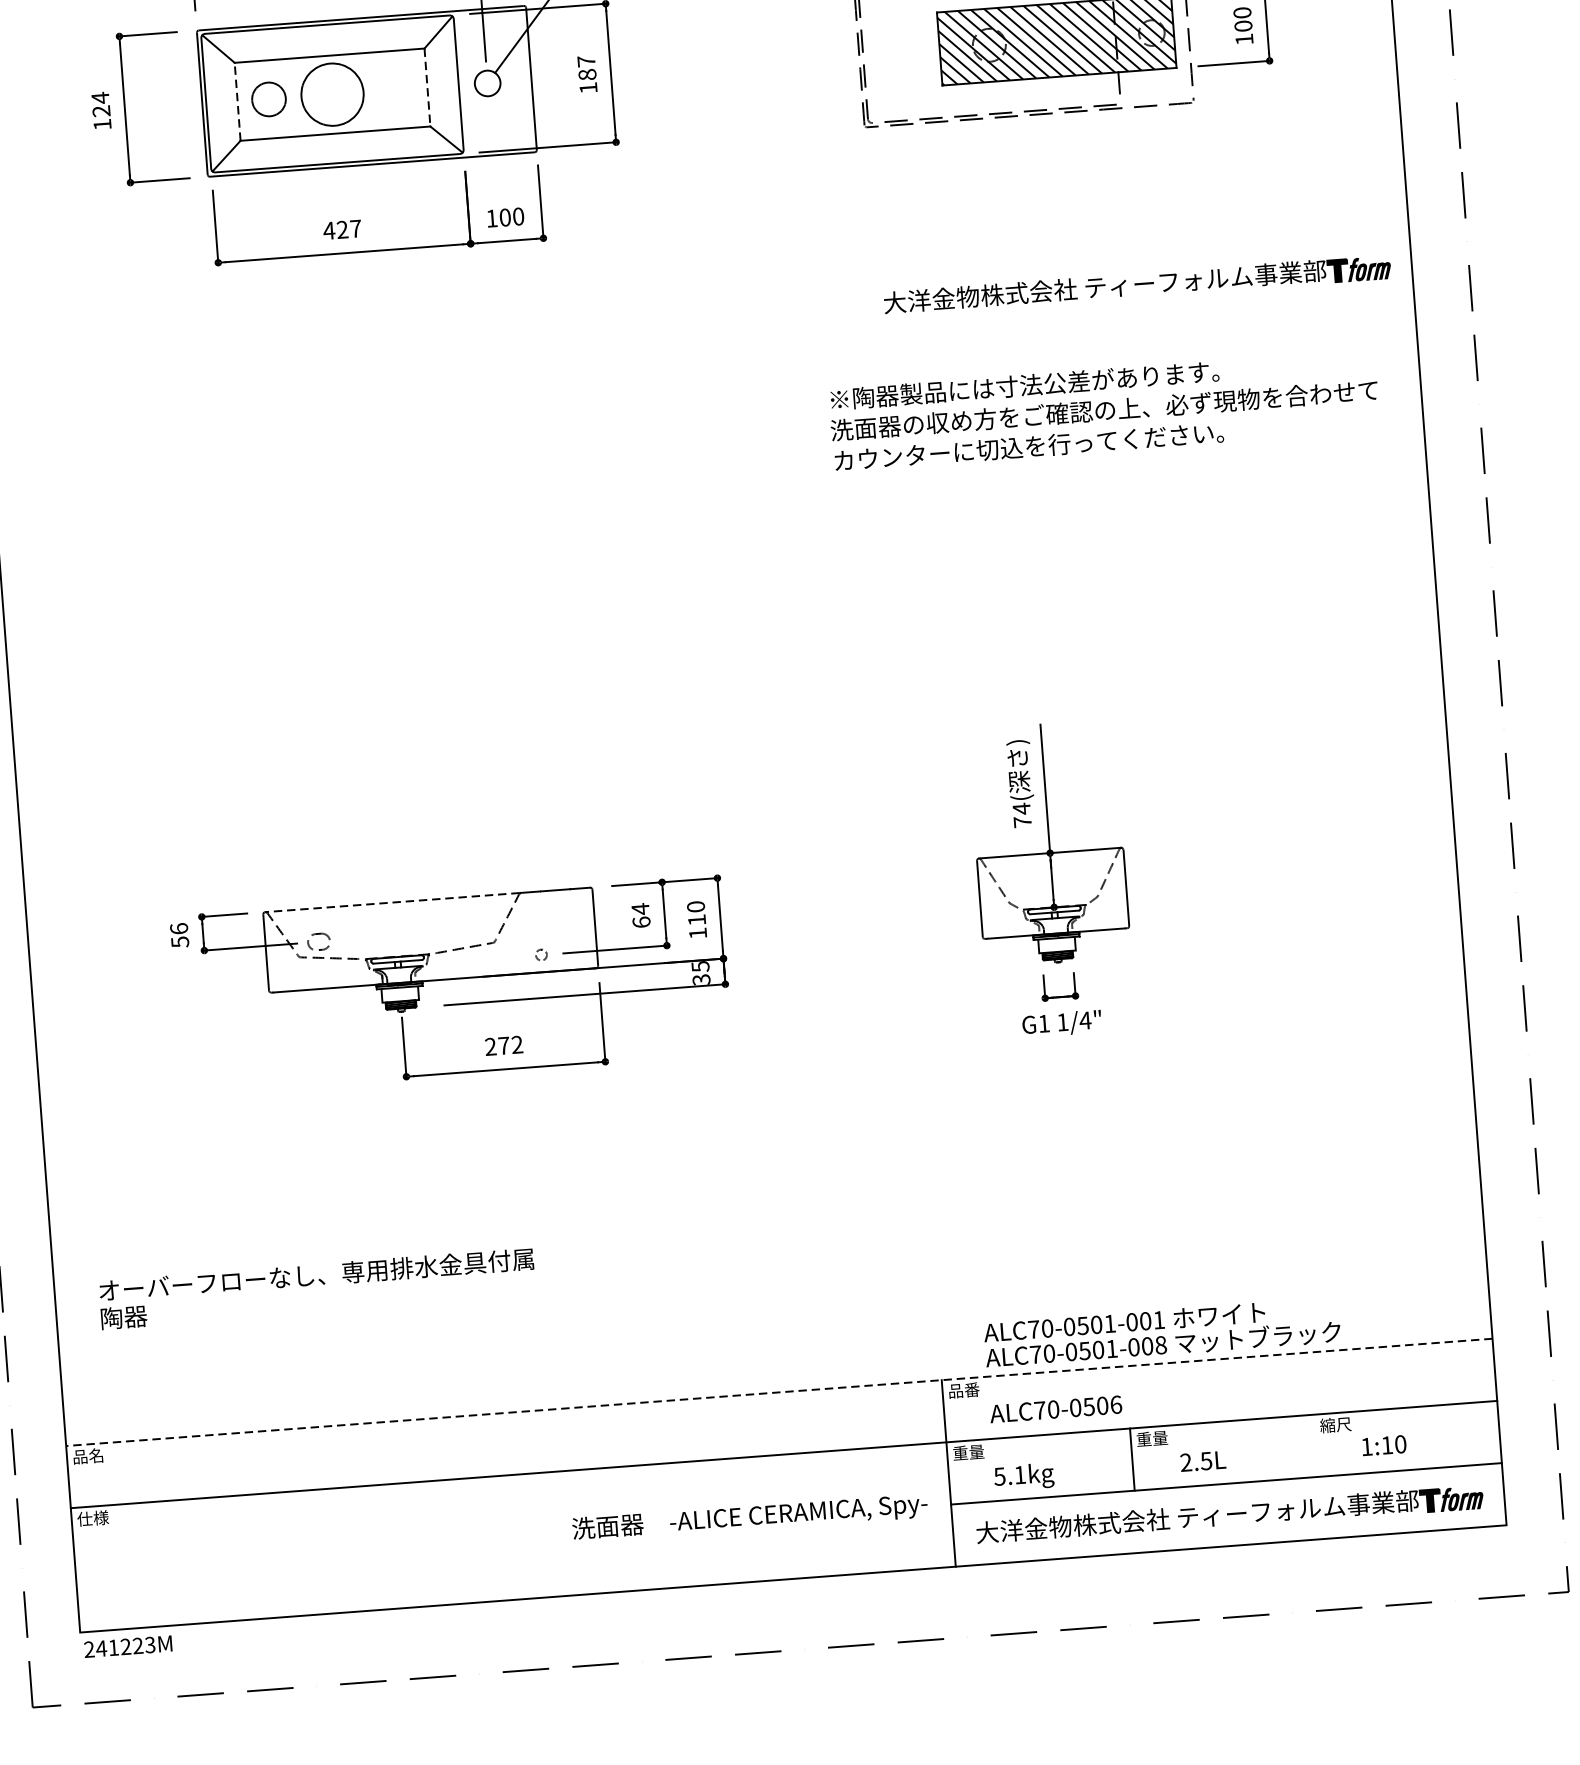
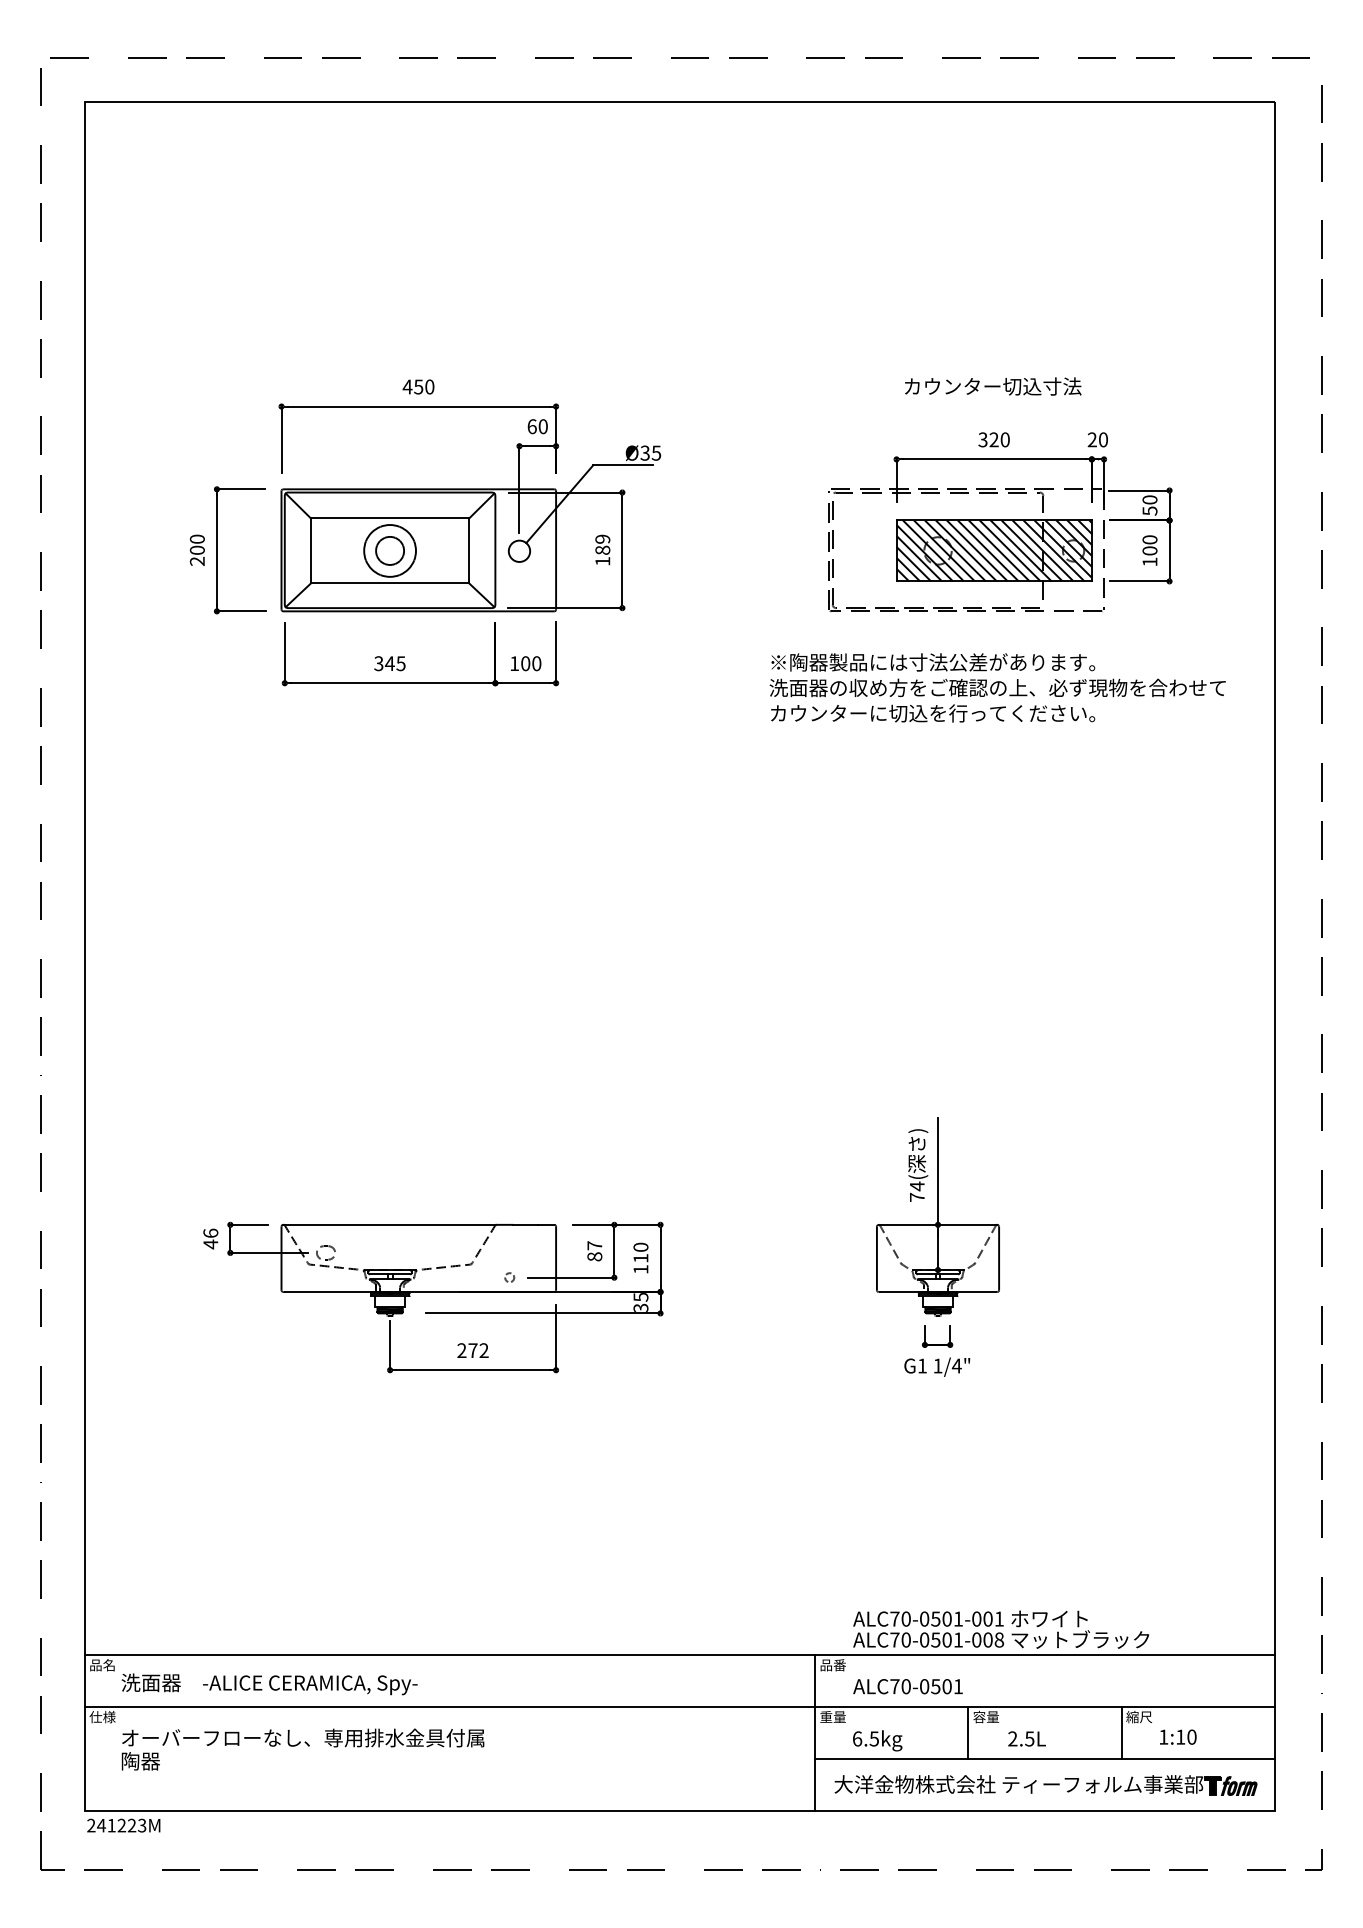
text: (586, 60) -> (602, 538), 187 -> 189
line: (427, 86) -> (469, 550), dashed -> solid
part: (268, 98) -> (389, 550), moved
line: (237, 101) -> (310, 550), dashed -> solid
text: (100, 110) -> (196, 549), 124 -> 200
text: (341, 229) -> (389, 663), 427 -> 345
part: (1137, 285) -> (1045, 759), removed
text: (1104, 409) -> (997, 687), moved
line: (391, 902) -> (388, 1224), dashed -> solid
text: (640, 914) -> (594, 1250), 64 -> 87
text: (179, 942) -> (210, 1244), 56 -> 46
text: (316, 1288) -> (302, 1749), moved
line: (779, 1392) -> (679, 1655), dashed -> solid
text: (1116, 1404) -> (958, 1686), ALC70-0506 -> ALC70-0501
text: (1144, 1438) -> (979, 1716), 重量 -> 容量
line: (1315, 1446) -> (1121, 1733), added
text: (1009, 1475) -> (865, 1738), 5.1kg -> 6.5kg
text: (749, 1517) -> (269, 1684), moved

